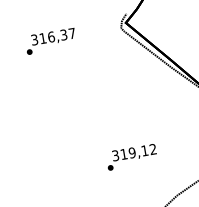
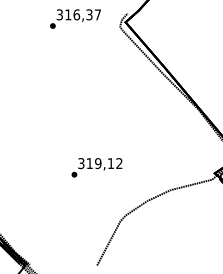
text: (50, 40) -> (75, 18), moved
text: (131, 157) -> (96, 167), moved

